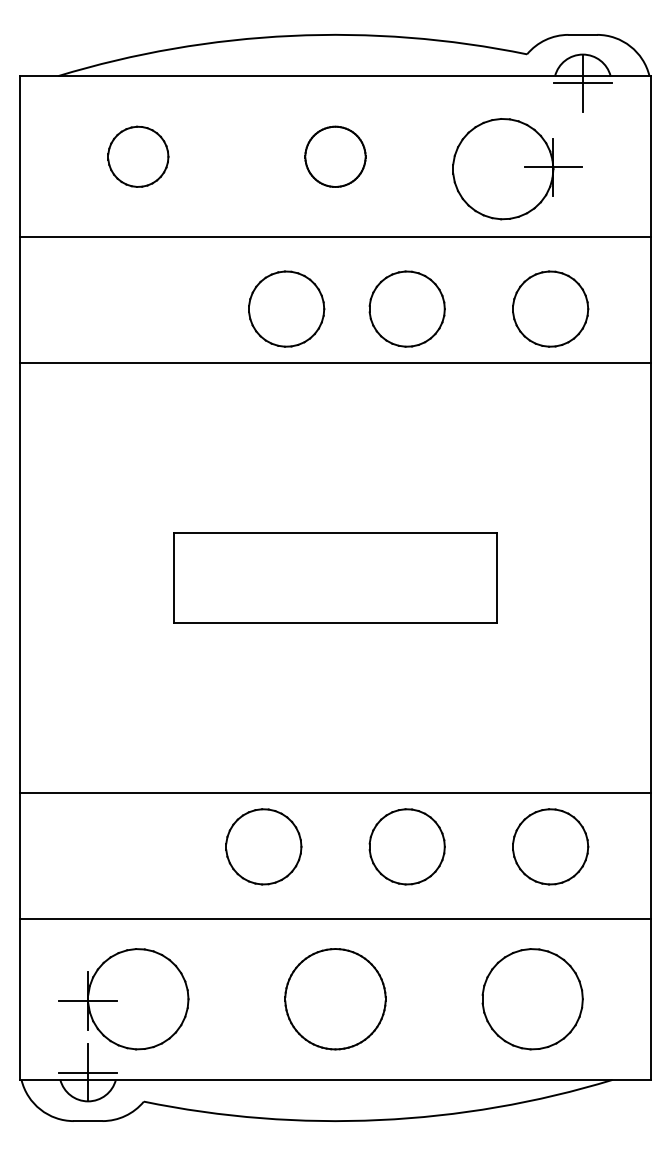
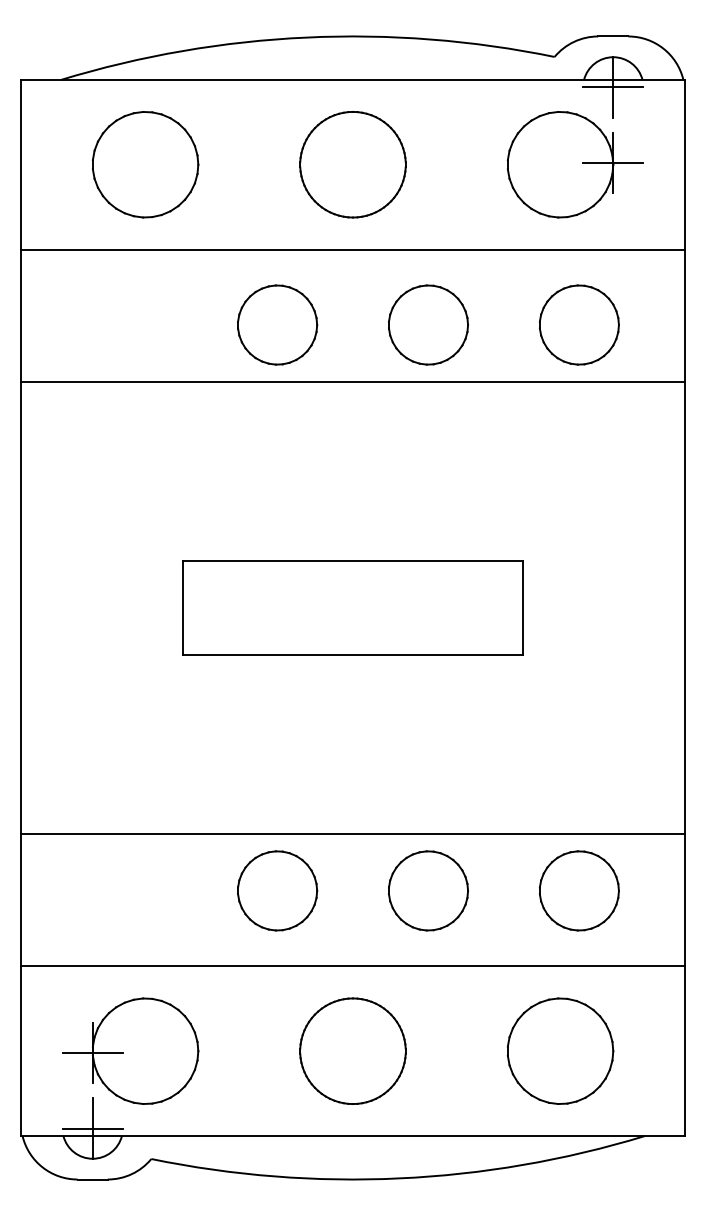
part: (138, 156) -> (145, 164), size x1.67
part: (335, 156) -> (352, 164), size x1.67
part: (516, 168) -> (574, 164), moved
part: (286, 308) -> (277, 324), moved

